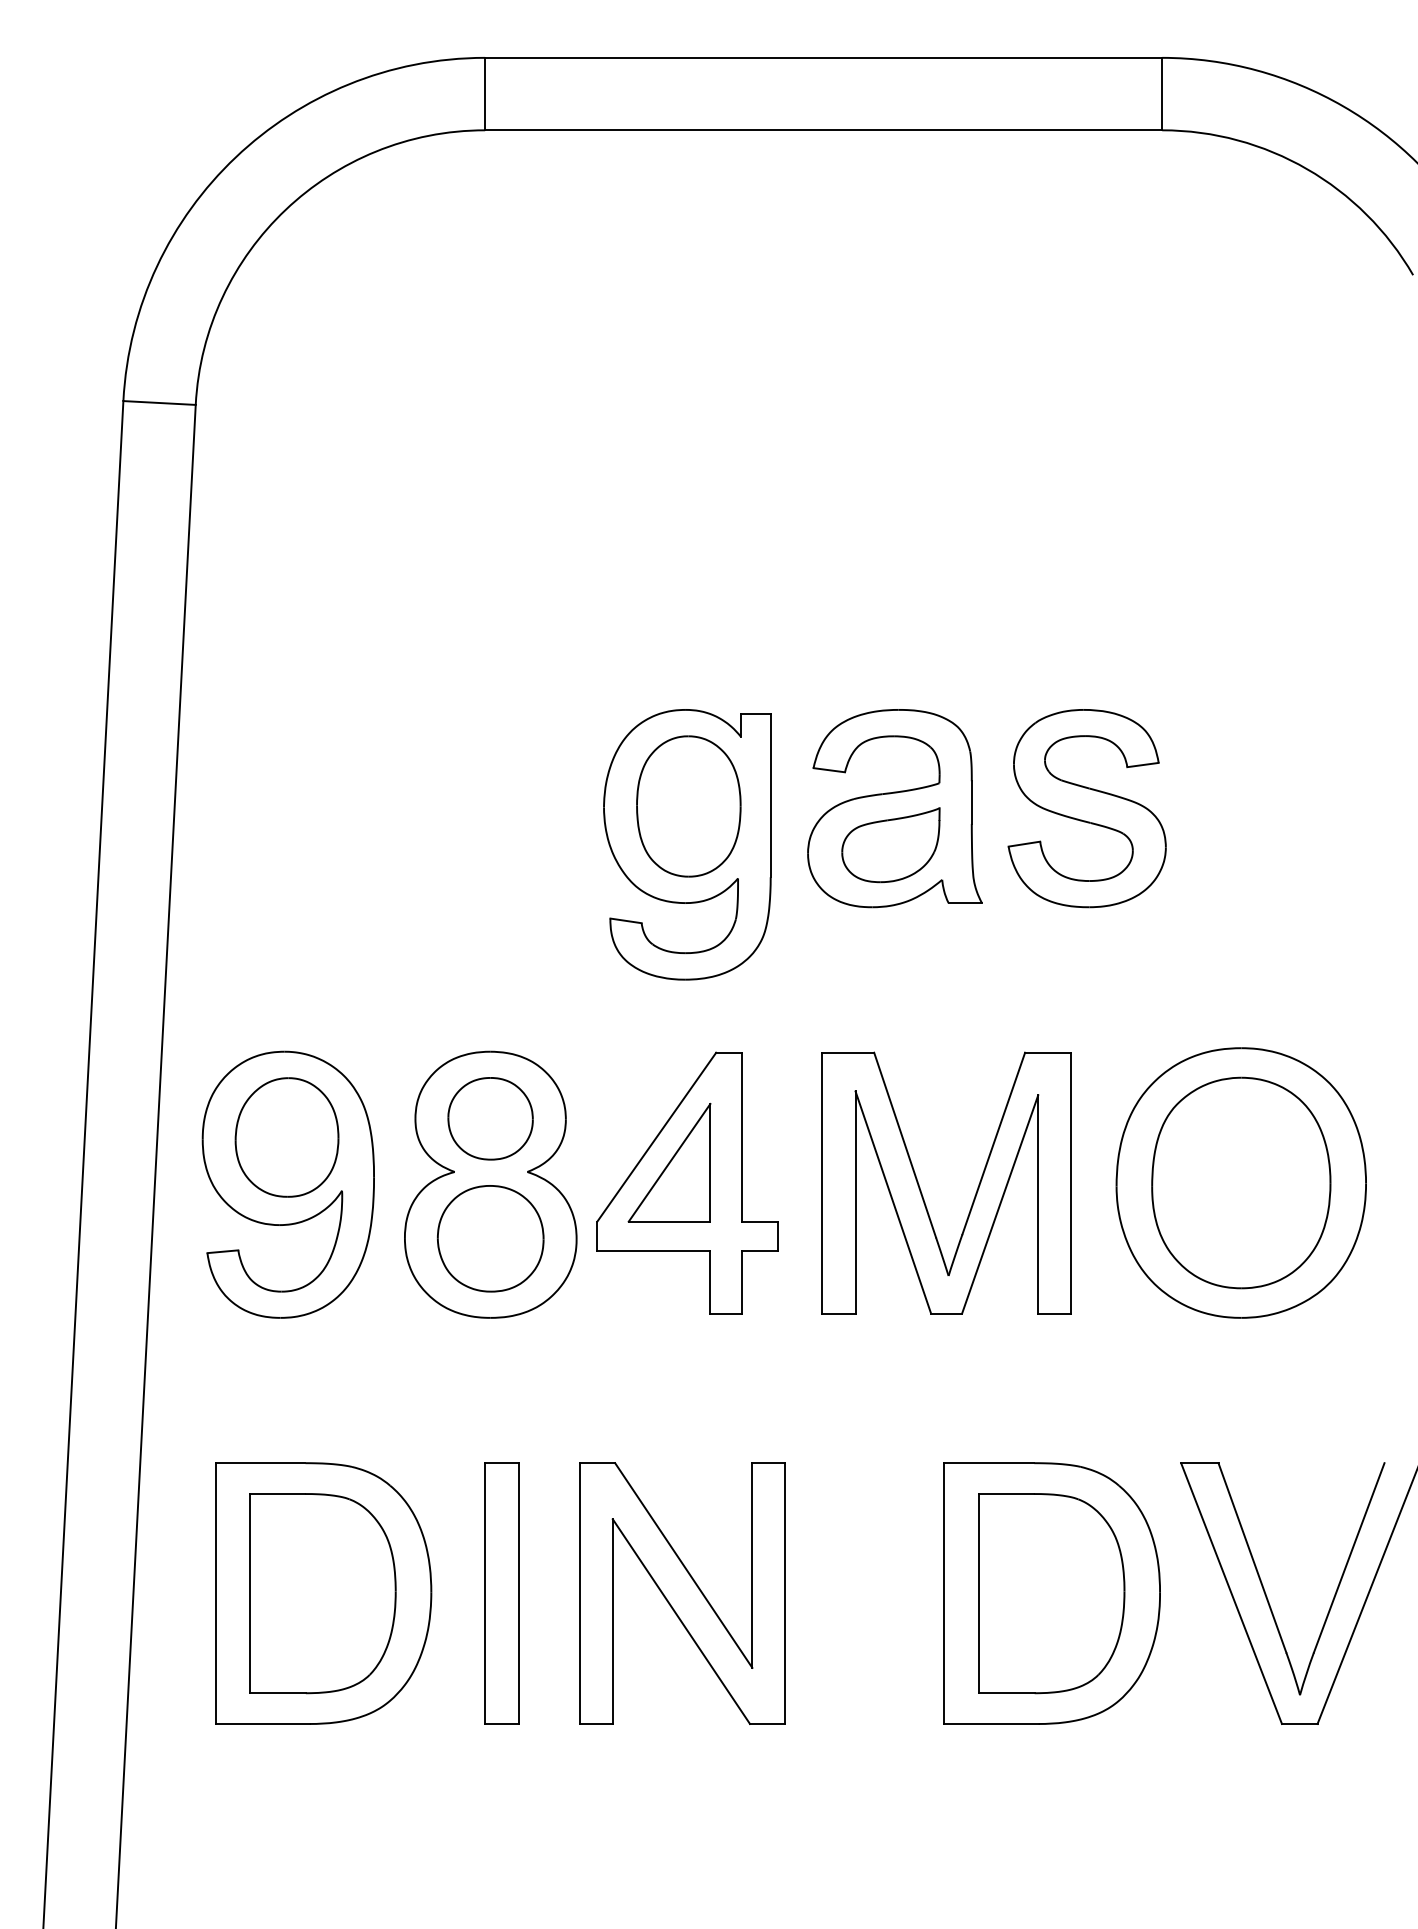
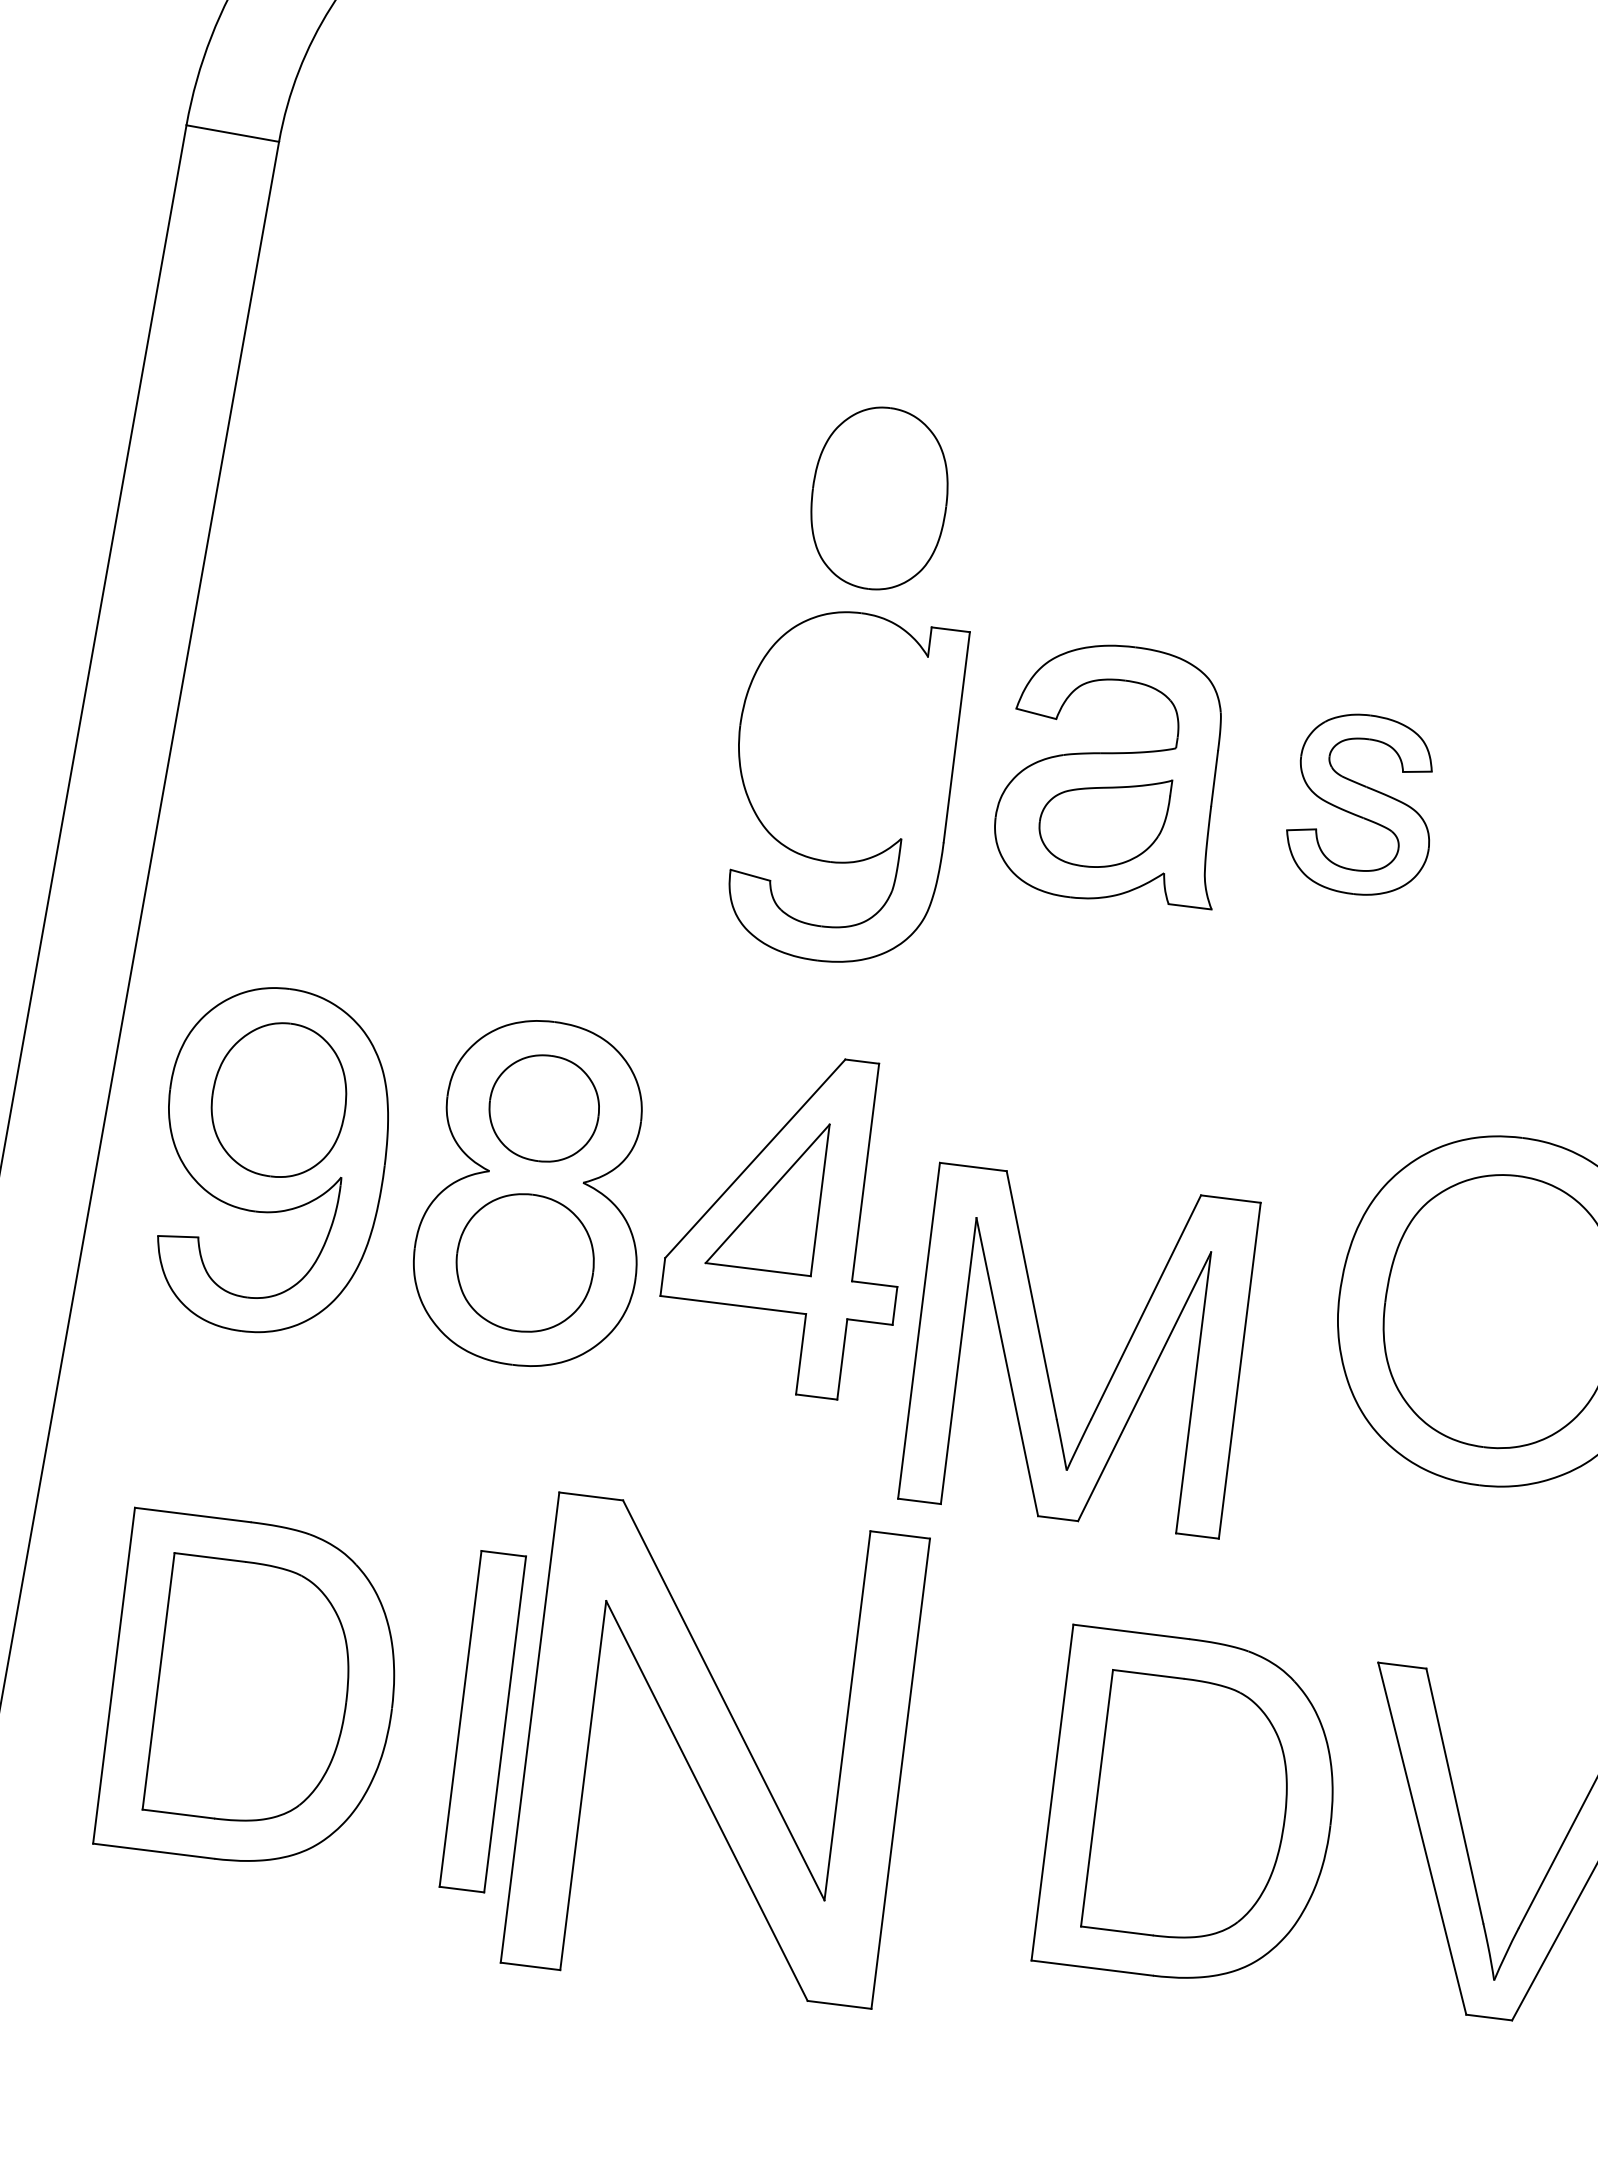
part: (688, 806) -> (879, 498), moved
part: (1086, 808) -> (1361, 804), size x0.7
part: (921, 1190) -> (1045, 1356), moved
part: (682, 1593) -> (715, 1750), size x1.4

